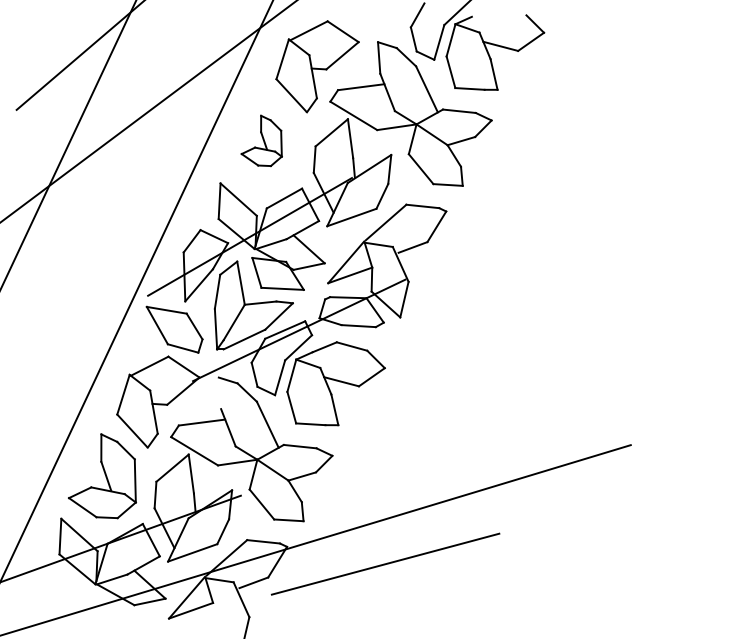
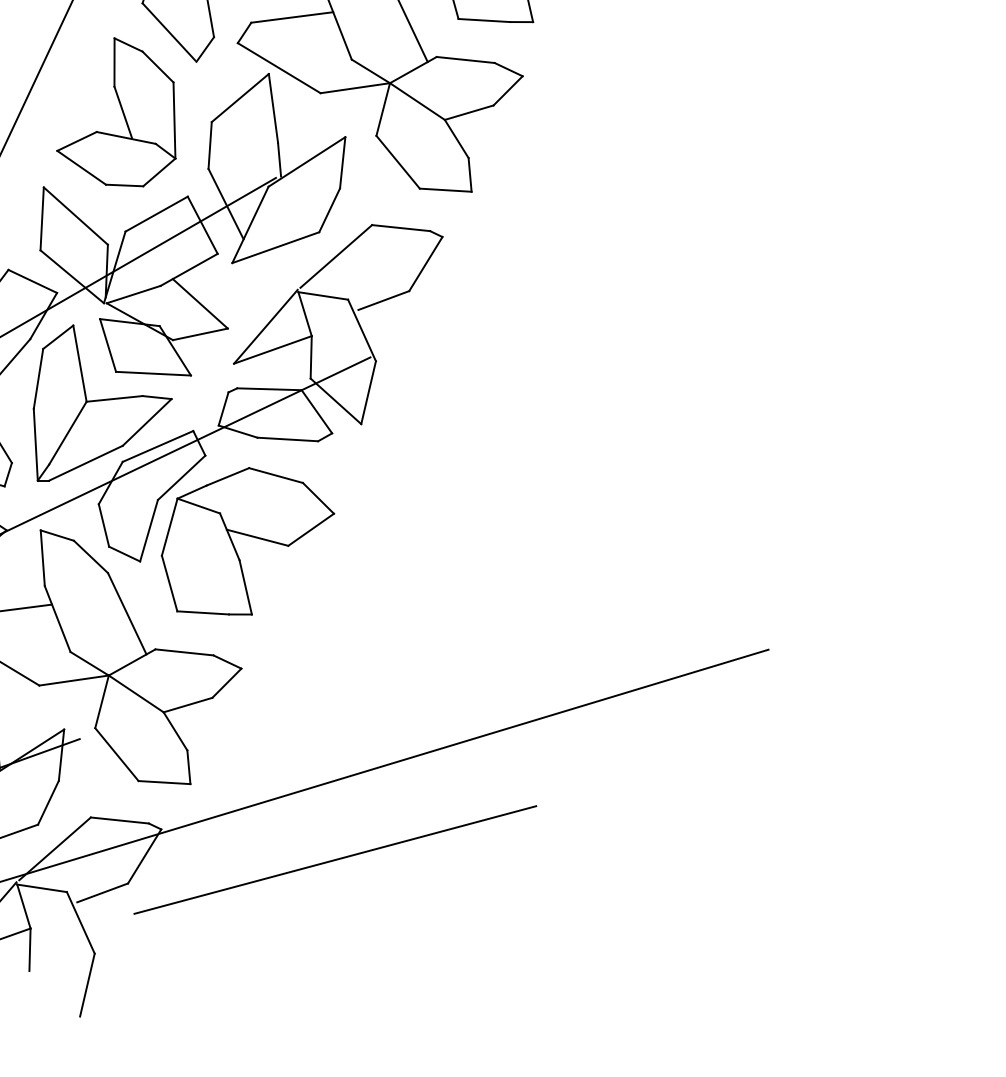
part: (261, 140) -> (116, 111), size x1.67
line: (219, 393) -> (41, 558), added
line: (212, 614) -> (29, 948), added

